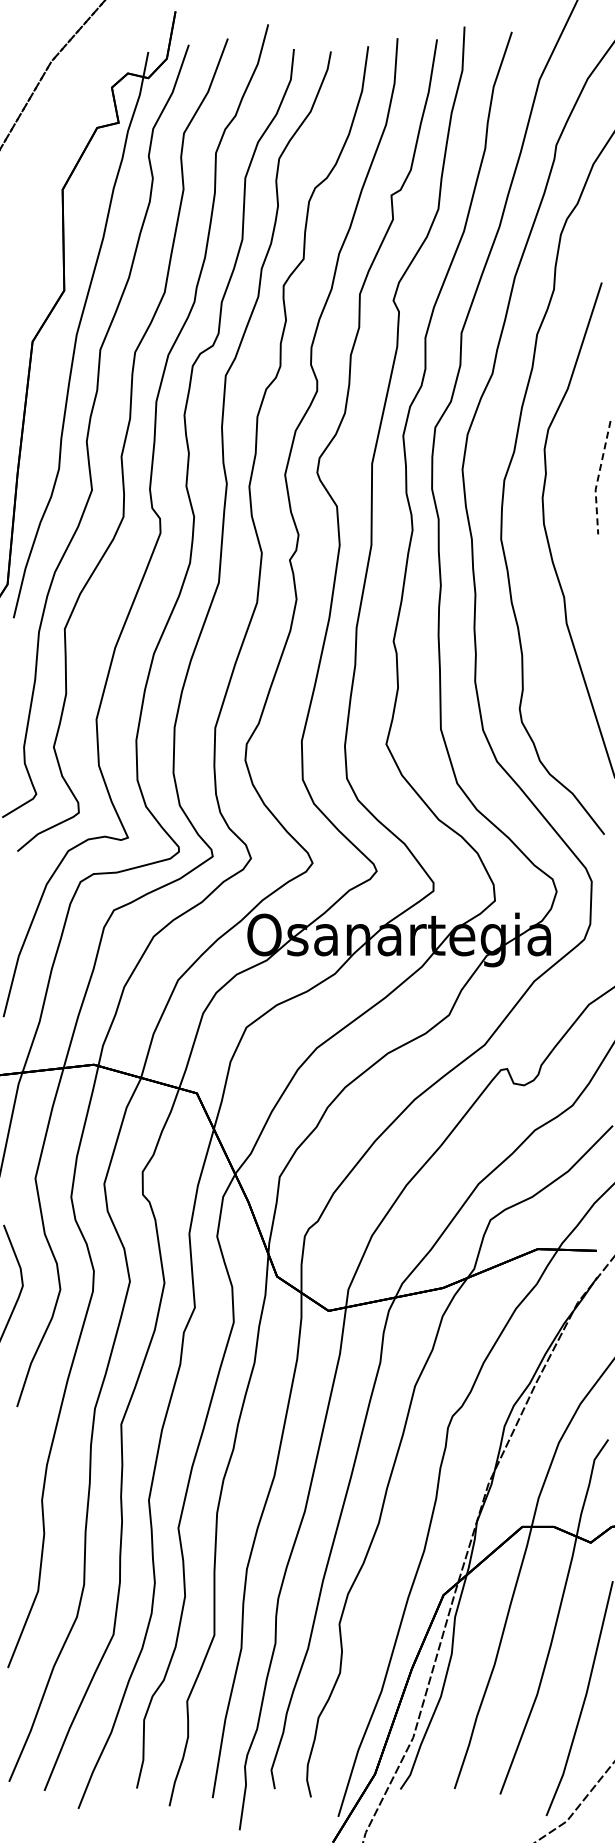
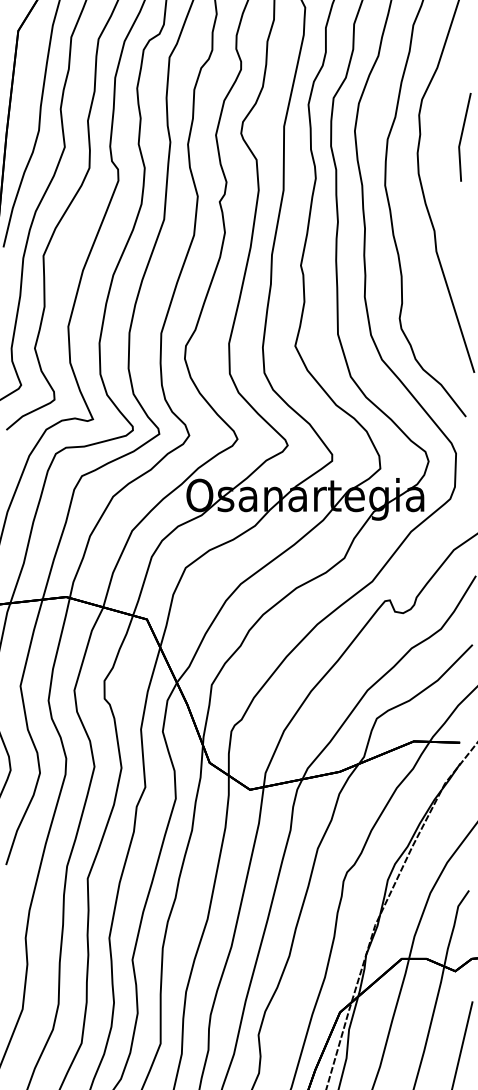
line: (598, 478) -> (461, 138), dashed -> solid

